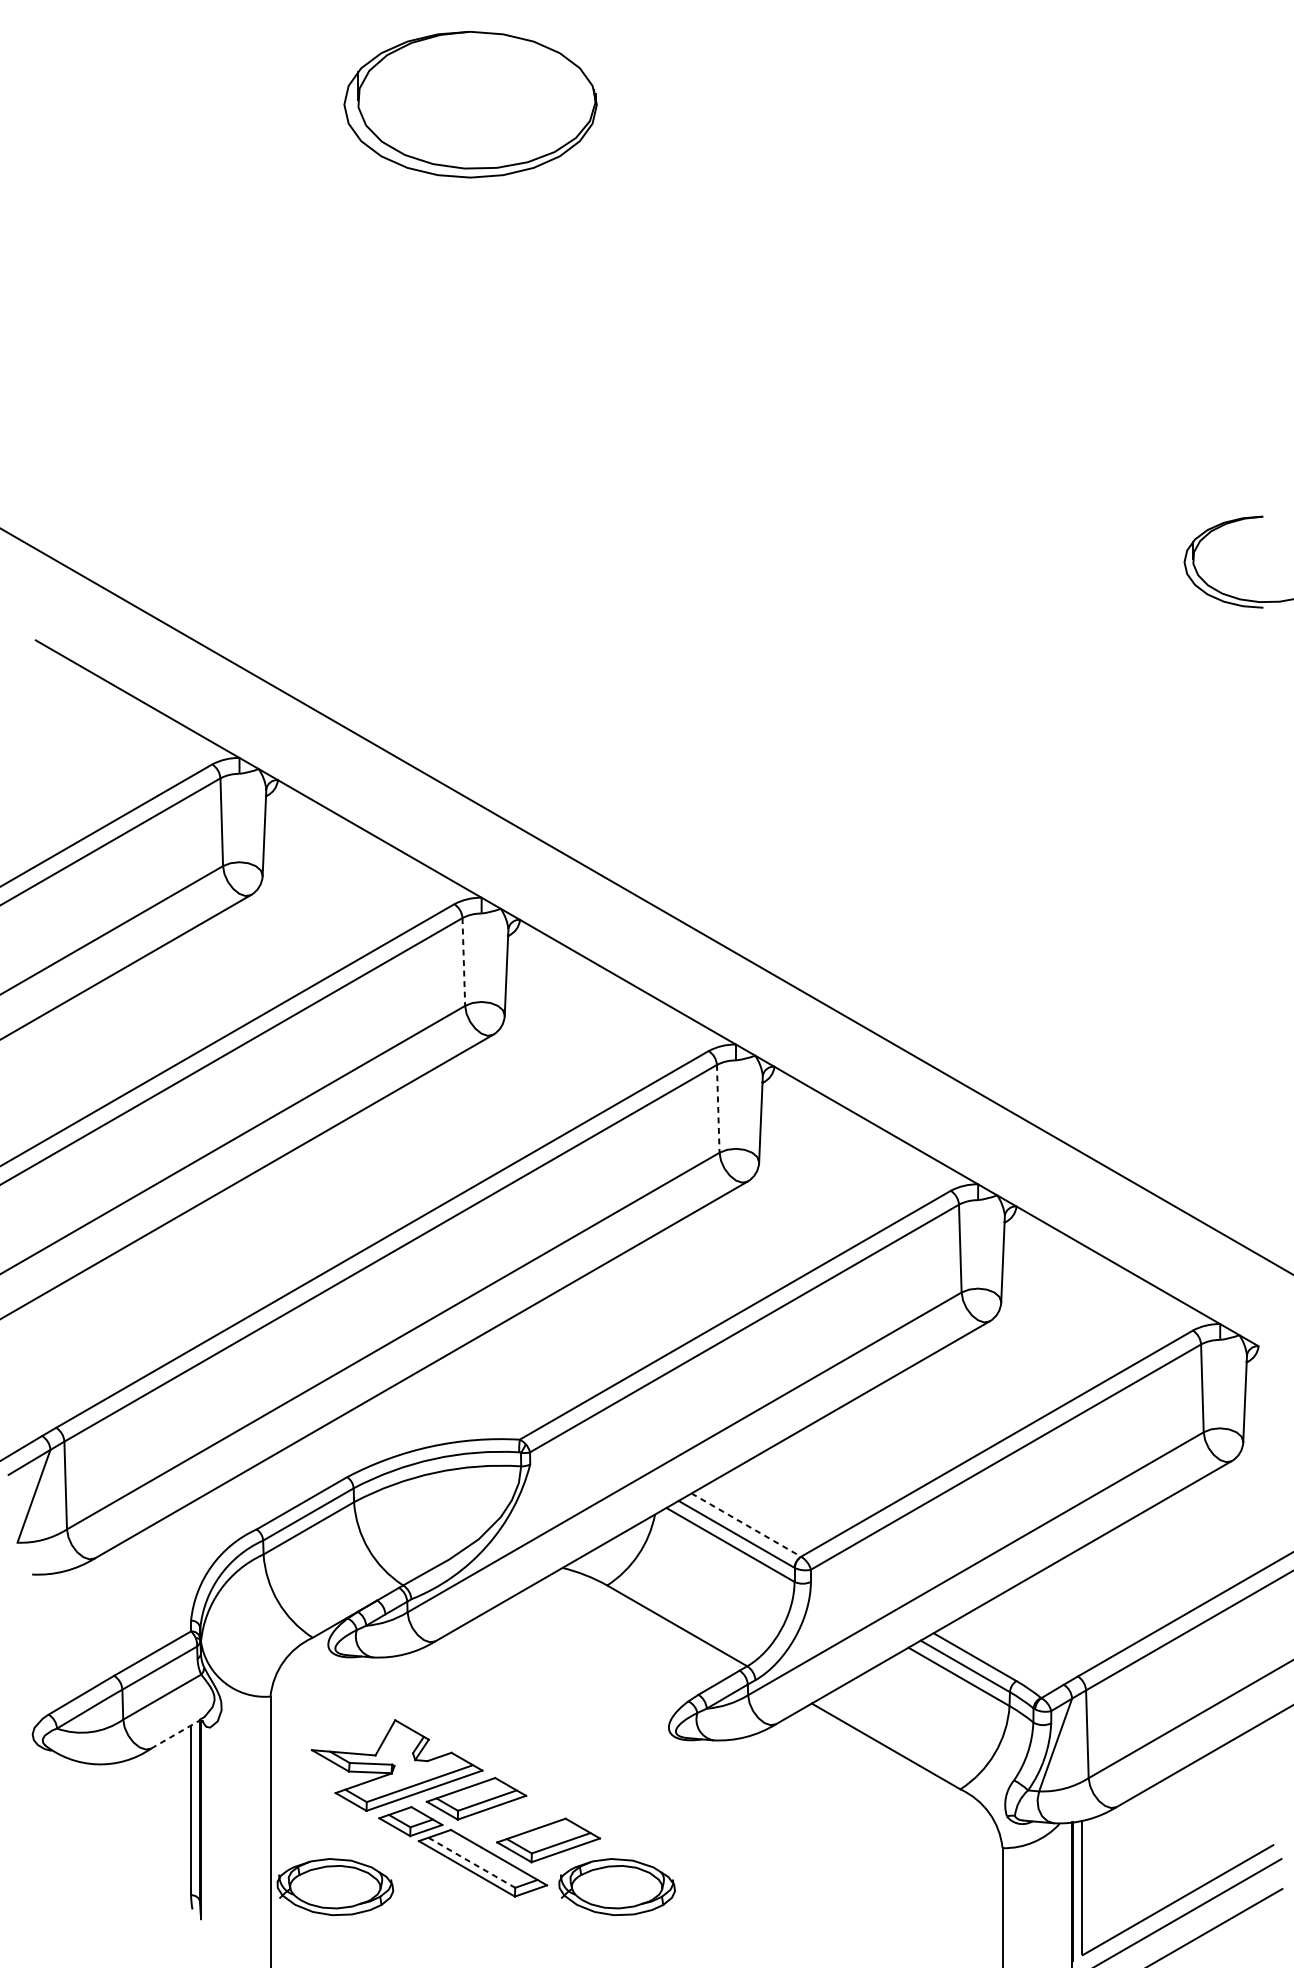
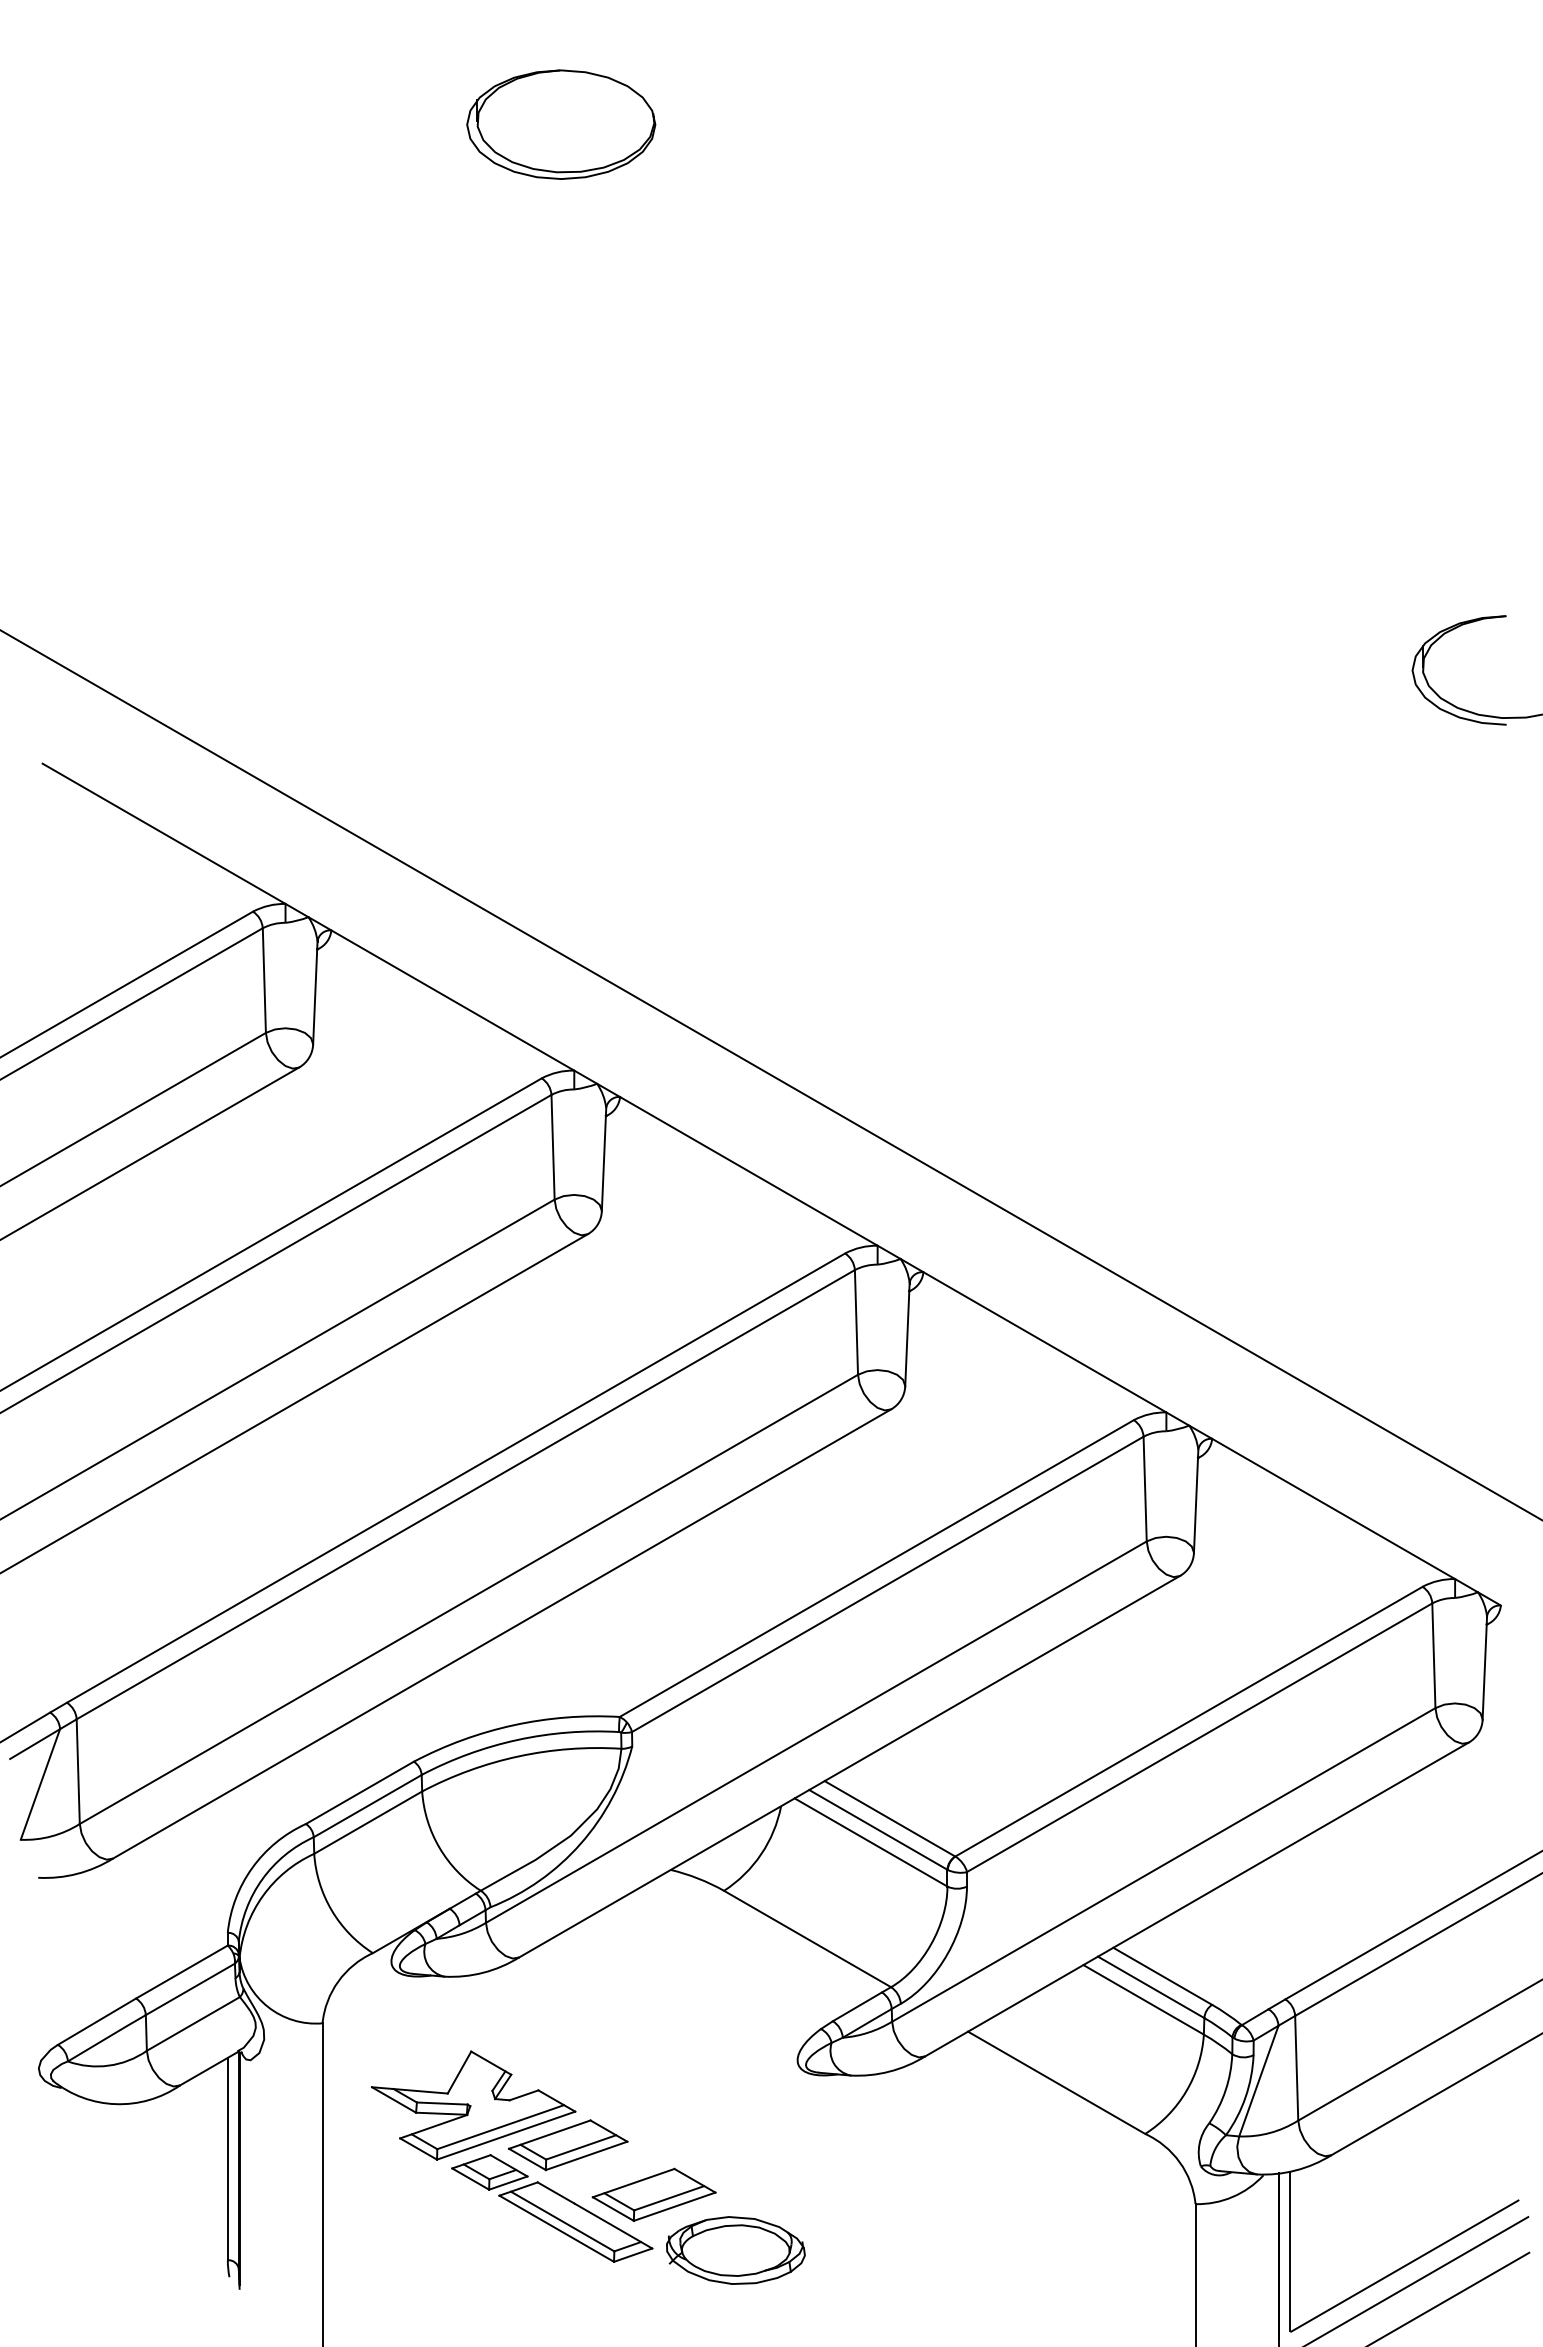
part: (470, 104) -> (561, 124), size x0.62
line: (464, 962) -> (553, 1147), dashed -> solid
line: (718, 1108) -> (856, 1322), dashed -> solid
line: (746, 1525) -> (890, 1819), dashed -> solid
line: (175, 1734) -> (209, 2068), dashed -> solid
line: (471, 1862) -> (562, 2221), dashed -> solid
part: (335, 1887) -> (399, 2250), removed

